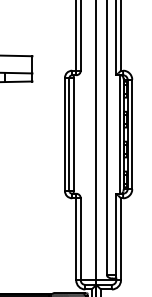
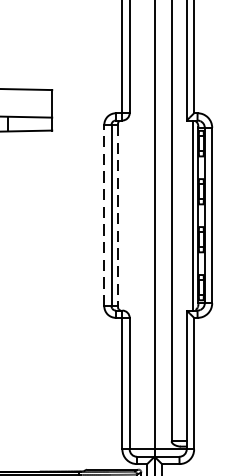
line: (64, 134) -> (103, 215), solid -> dashed
line: (73, 134) -> (117, 215), solid -> dashed

